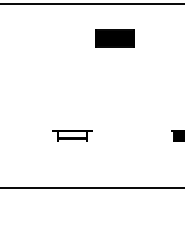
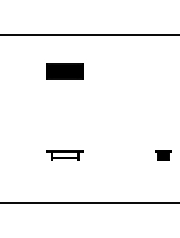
part: (114, 38) -> (64, 71), moved

